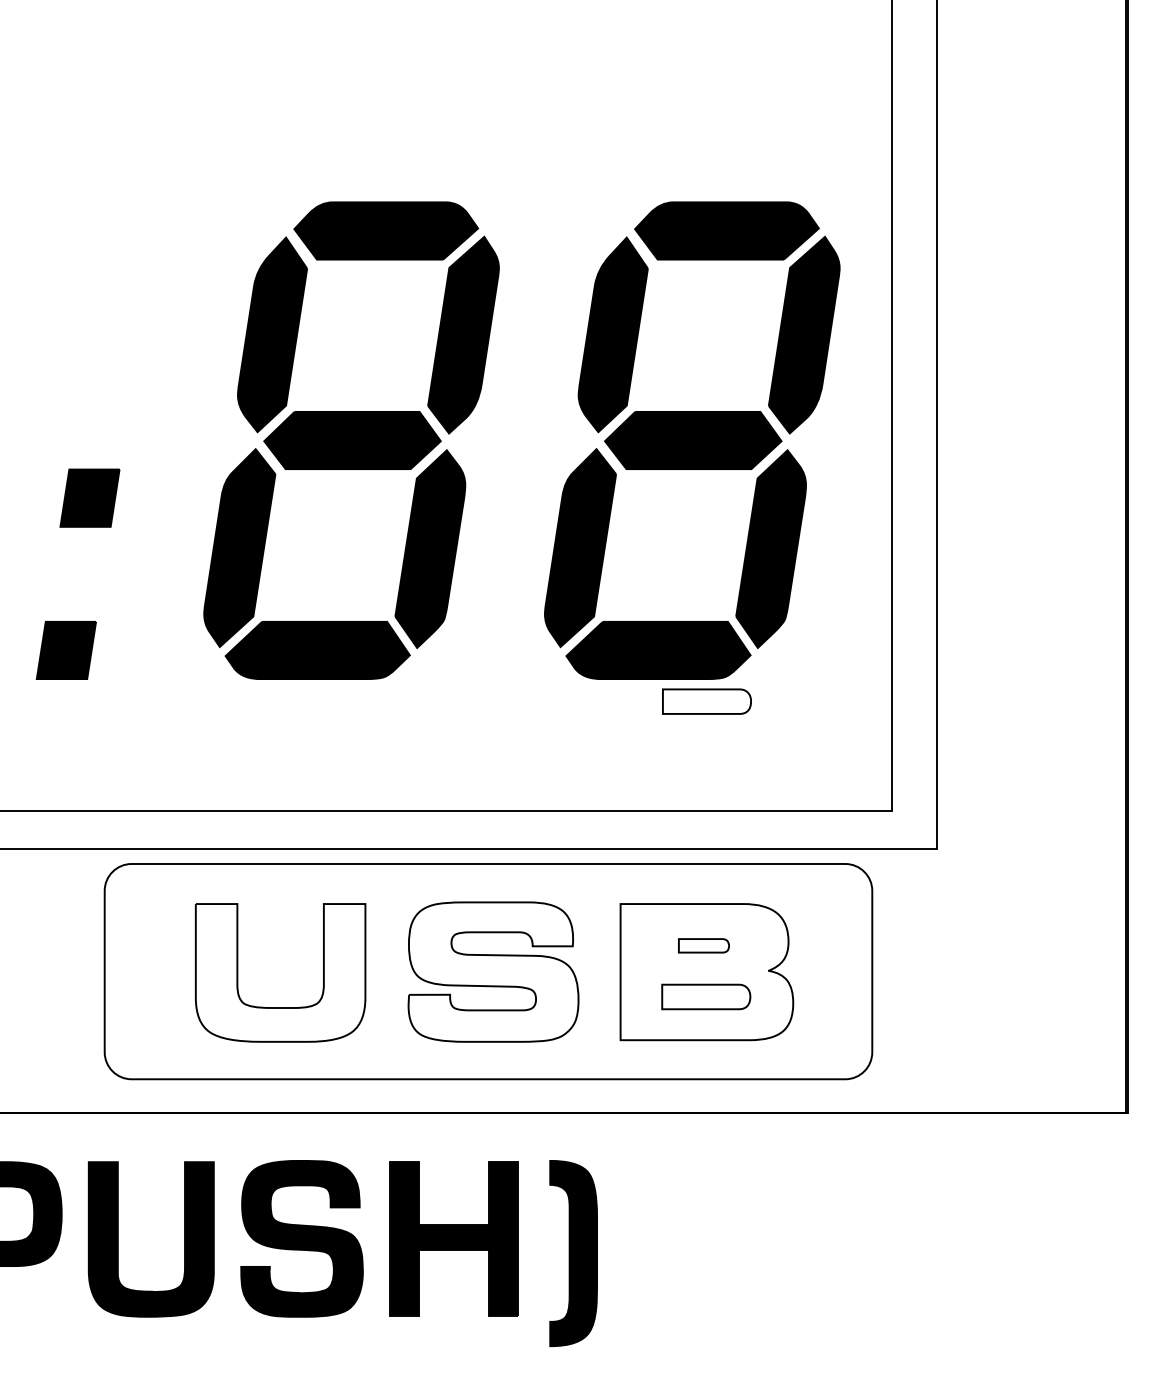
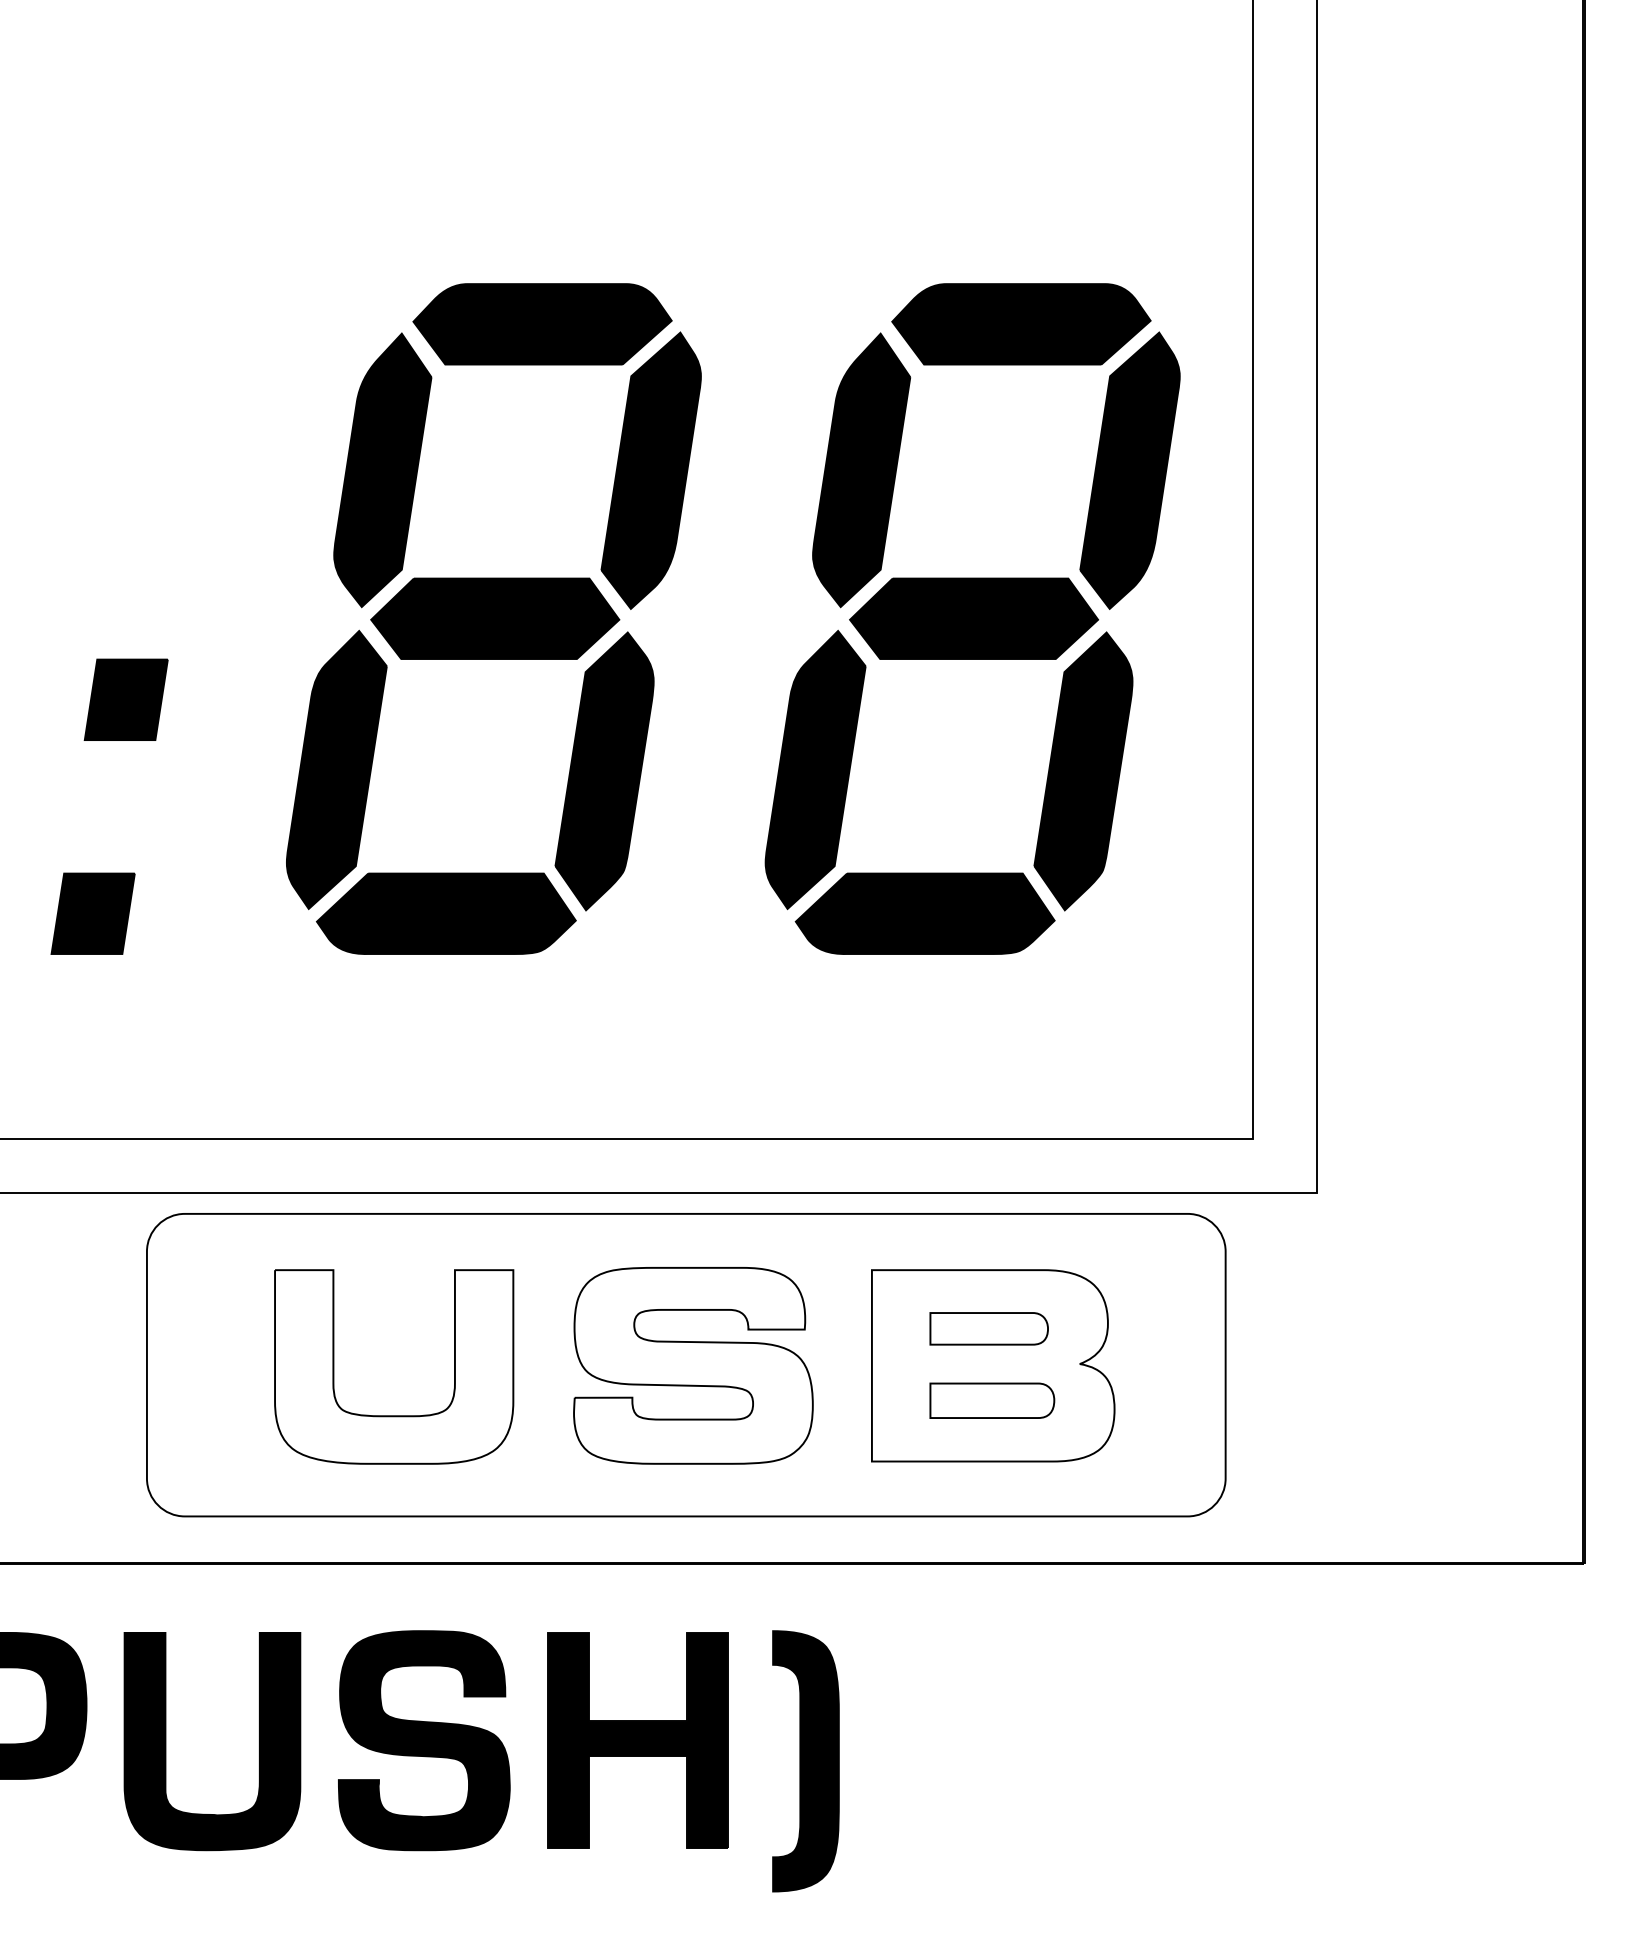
part: (707, 701) -> (993, 985), removed
part: (703, 945) -> (988, 1328), size x1.67

